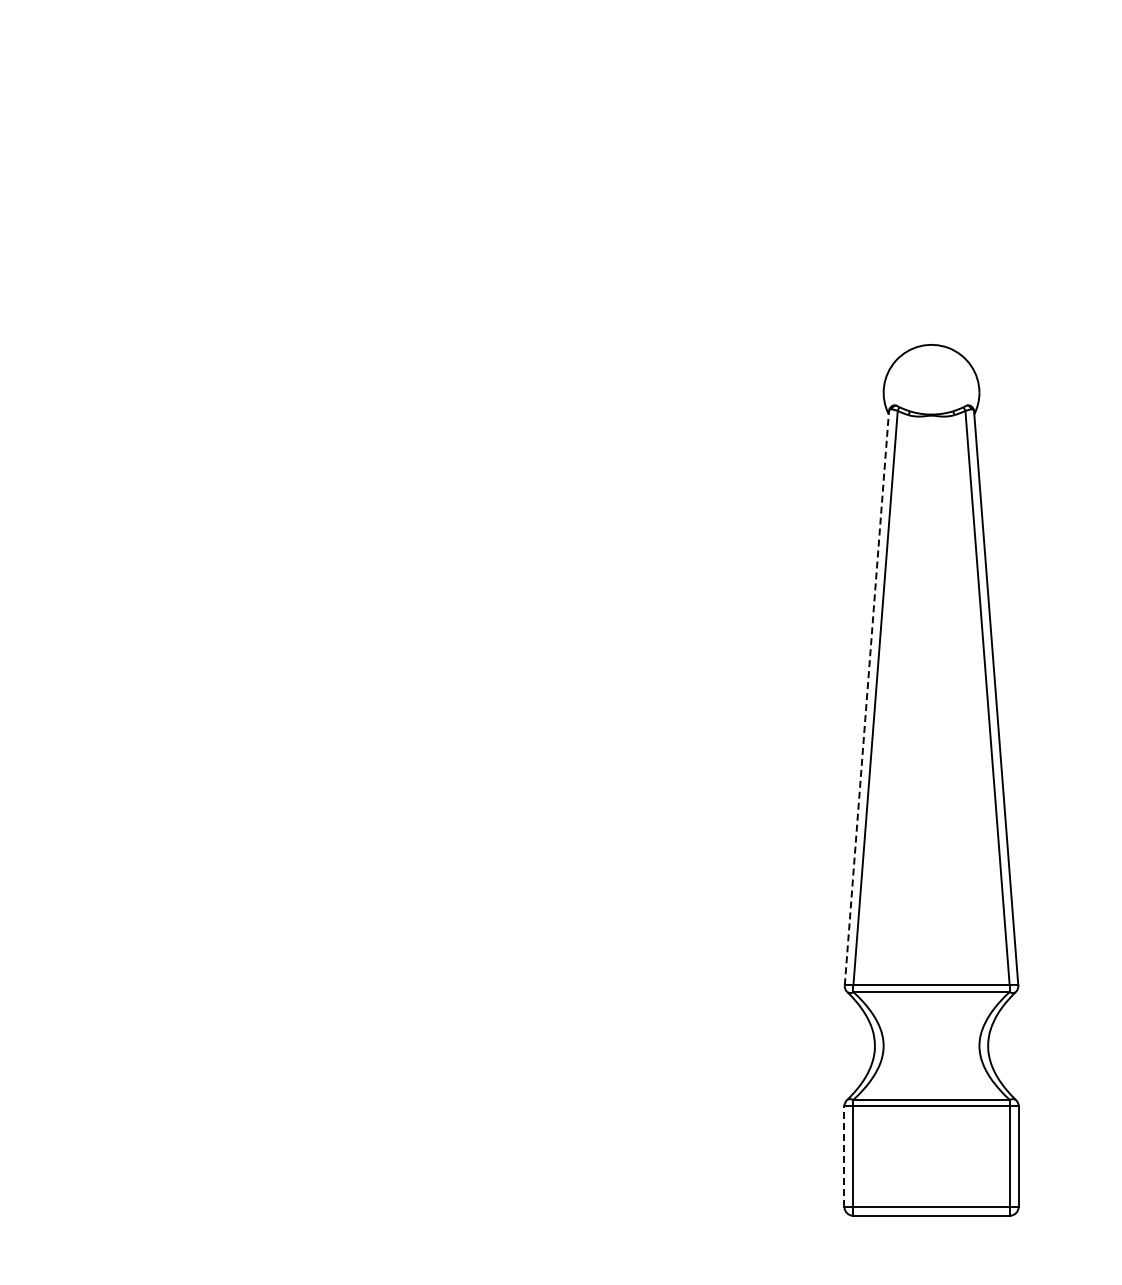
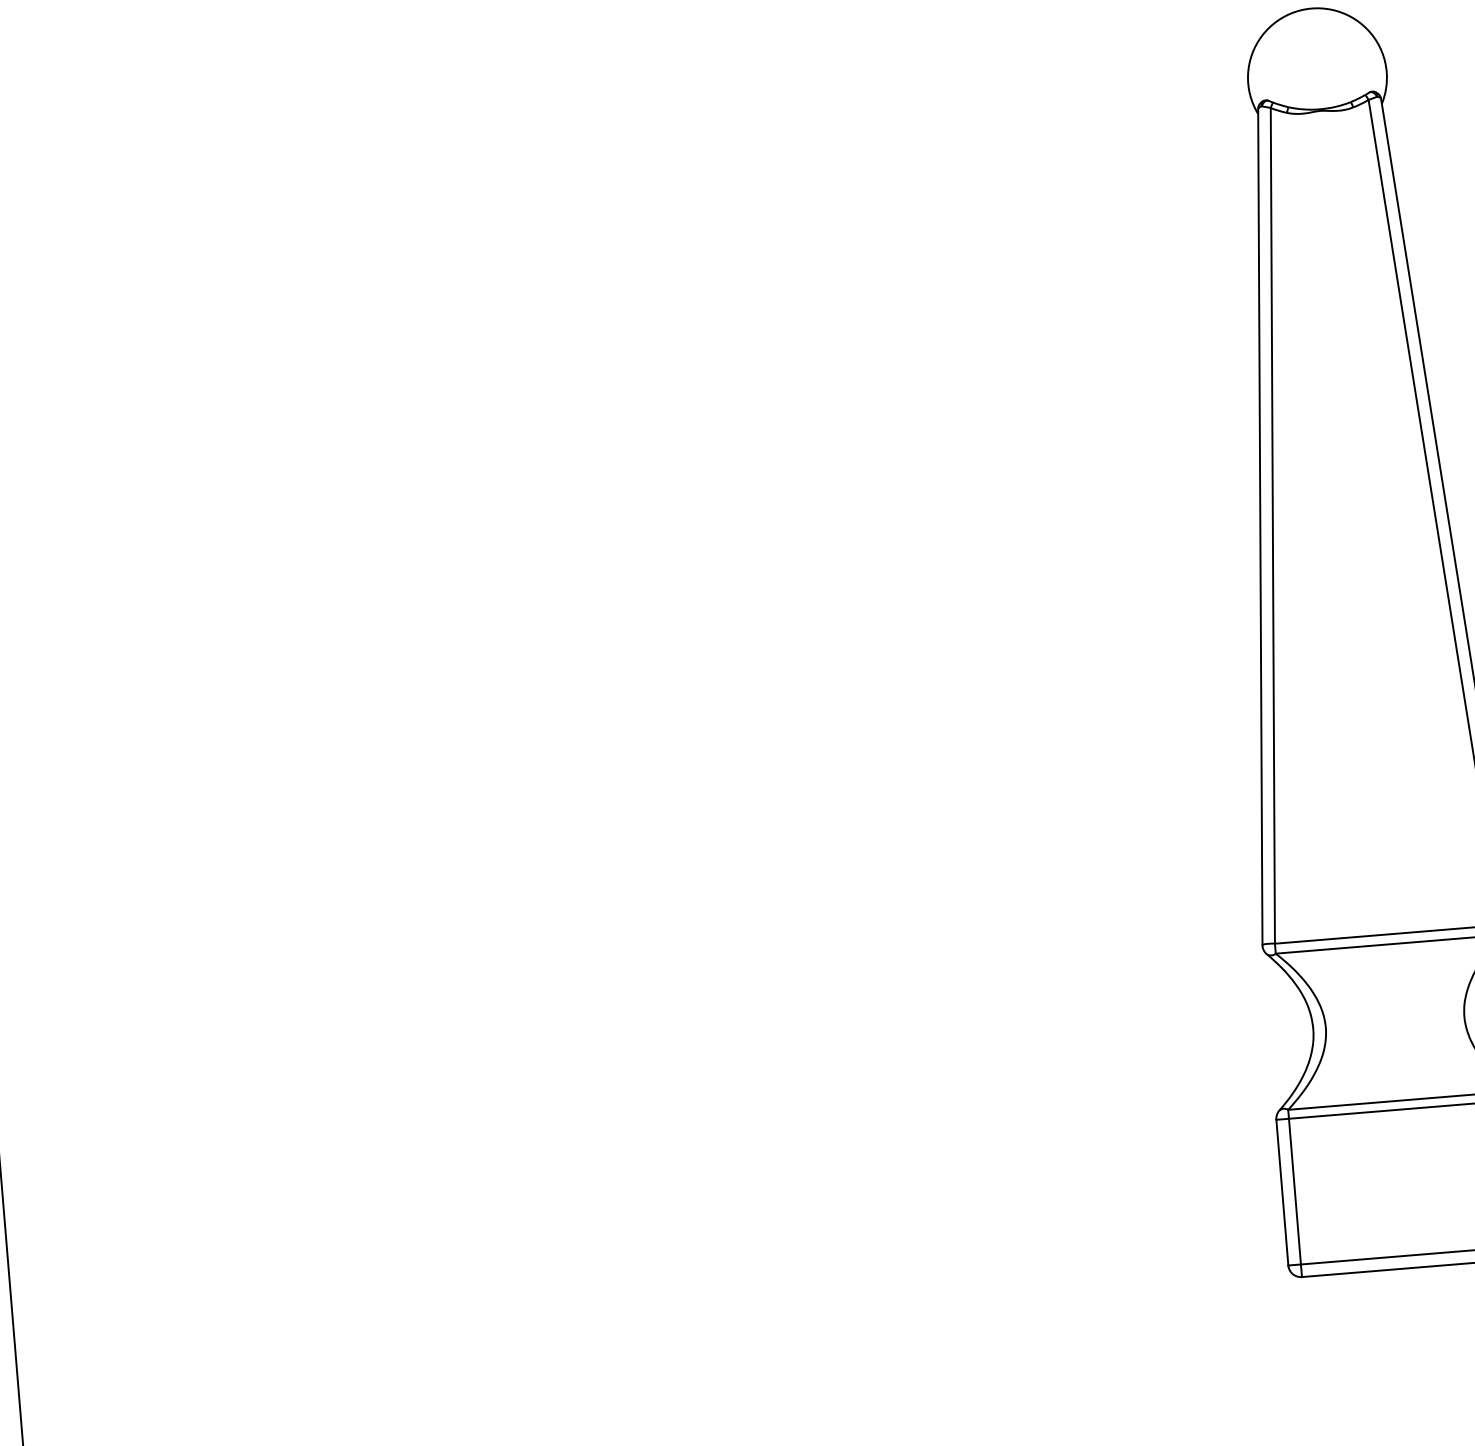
line: (866, 697) -> (1259, 526), dashed -> solid
line: (844, 1156) -> (1282, 1192), dashed -> solid

